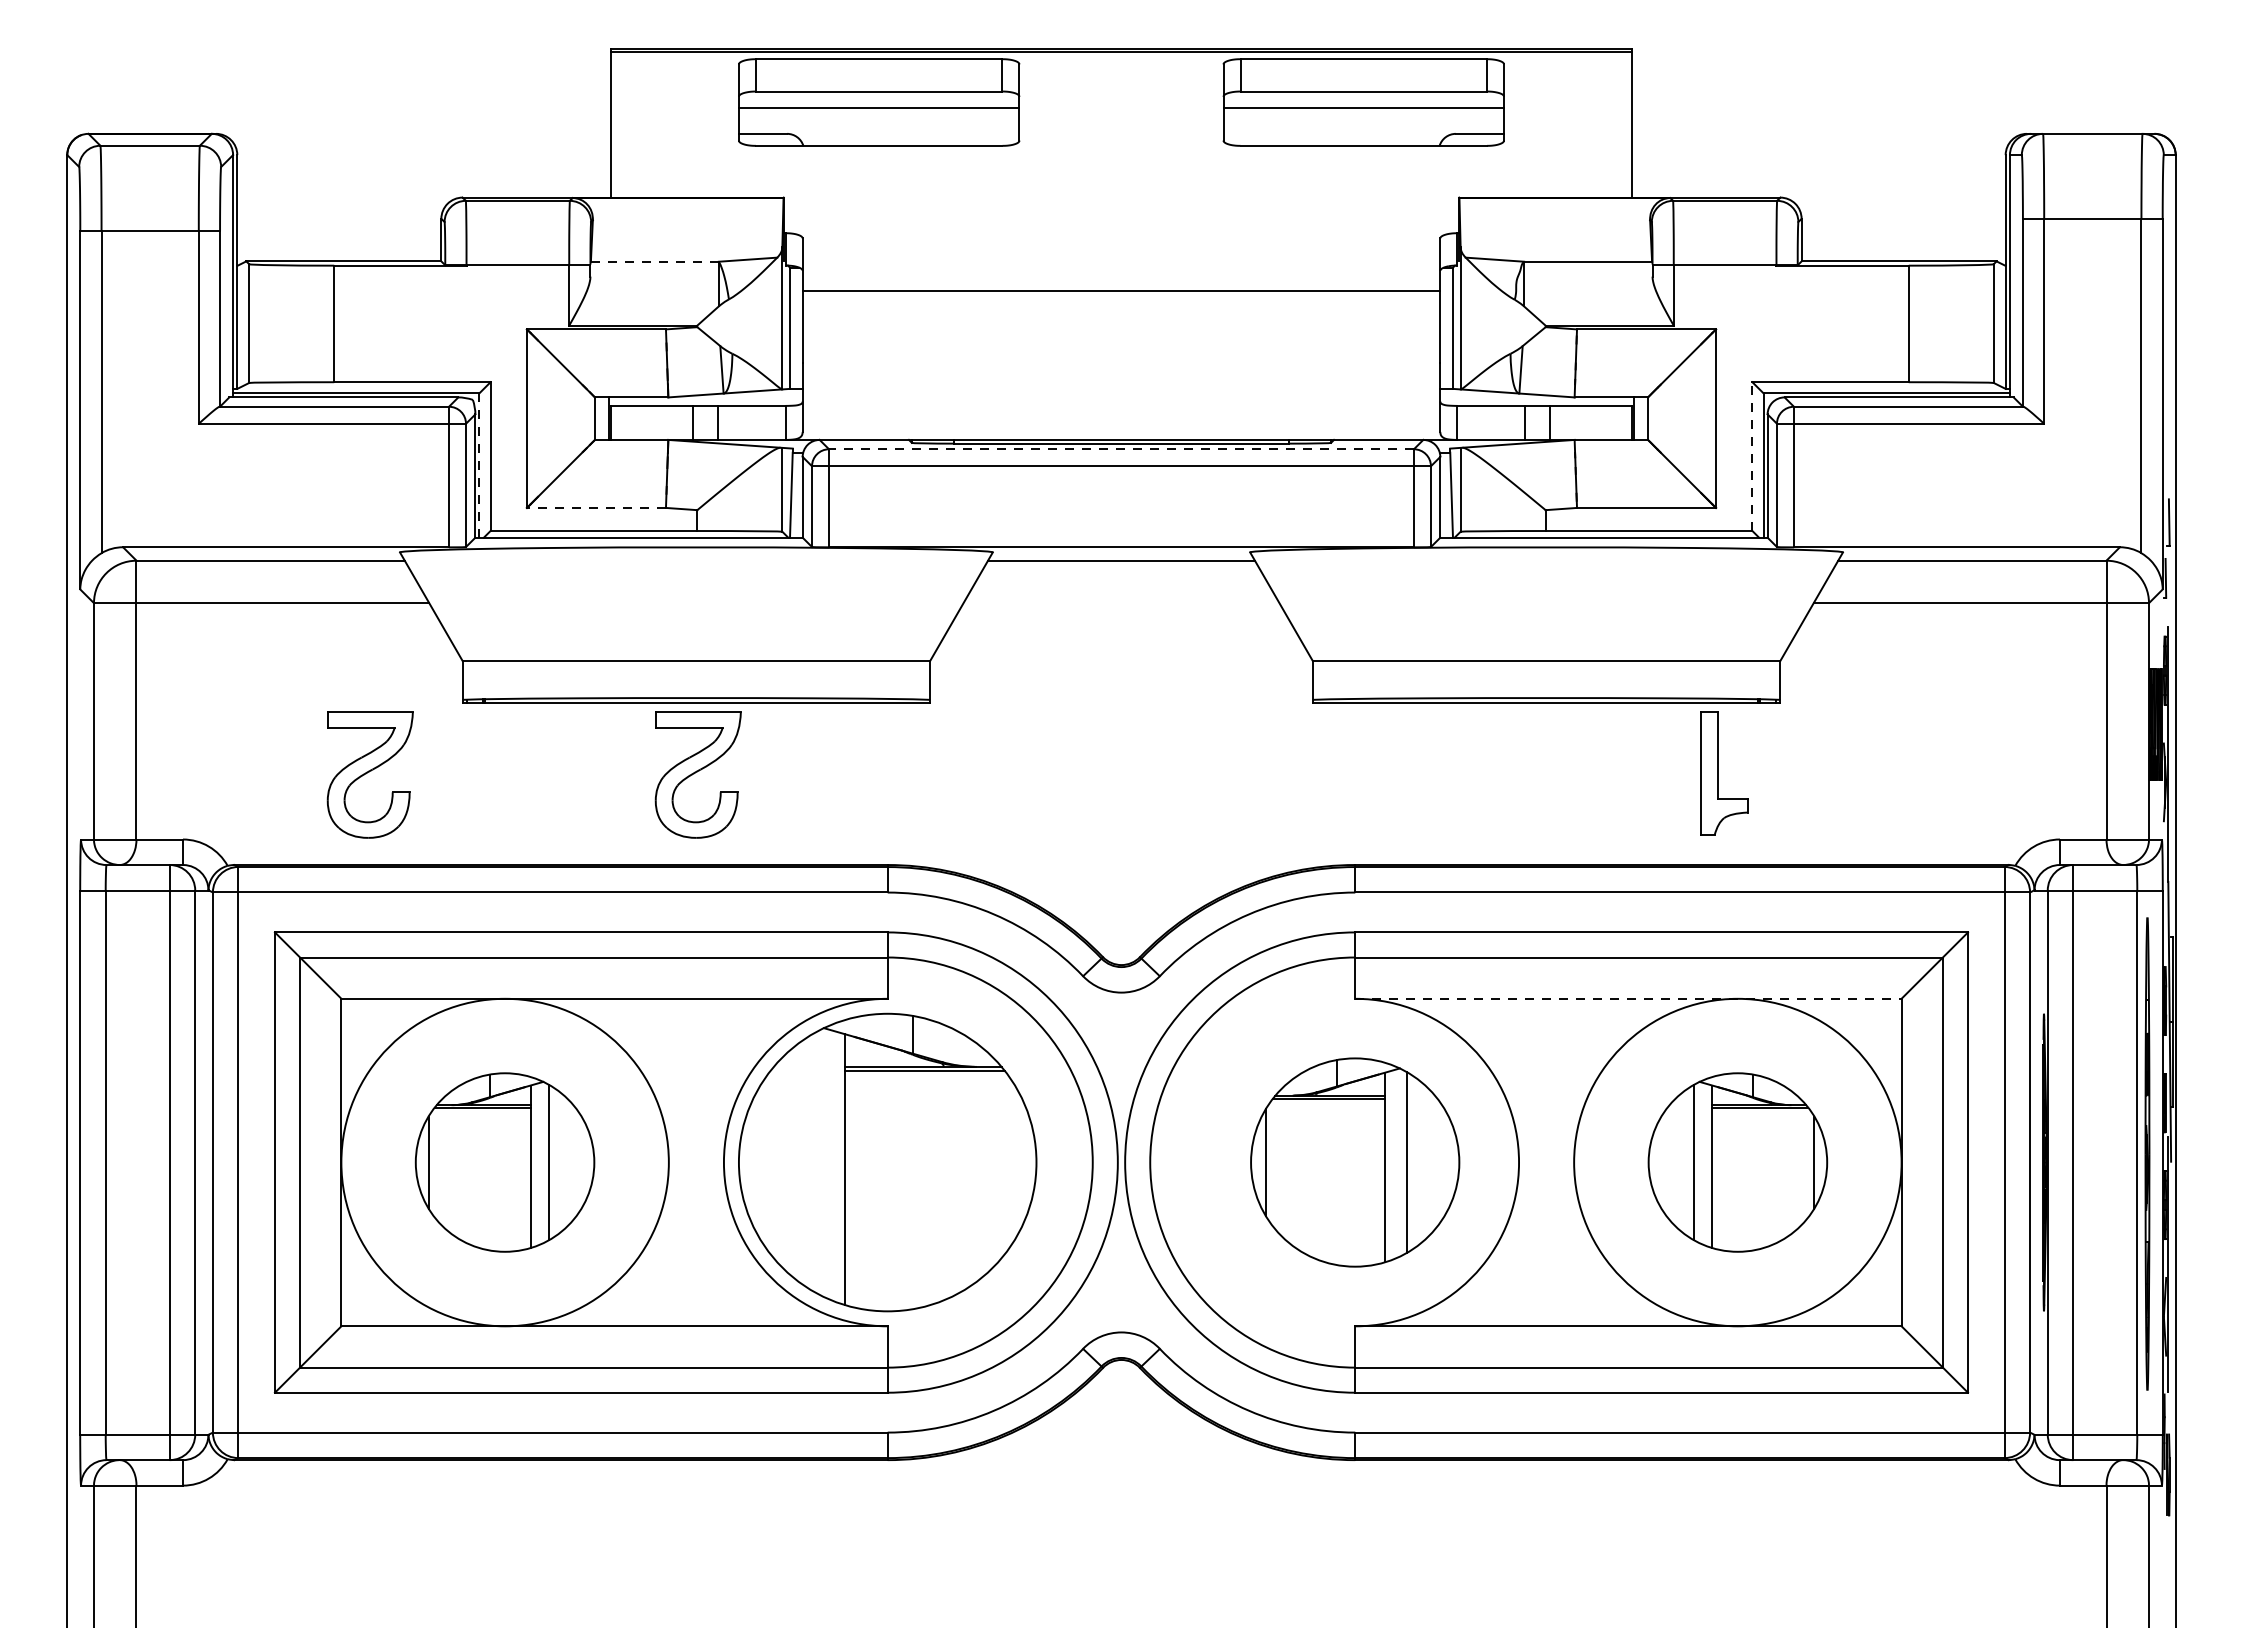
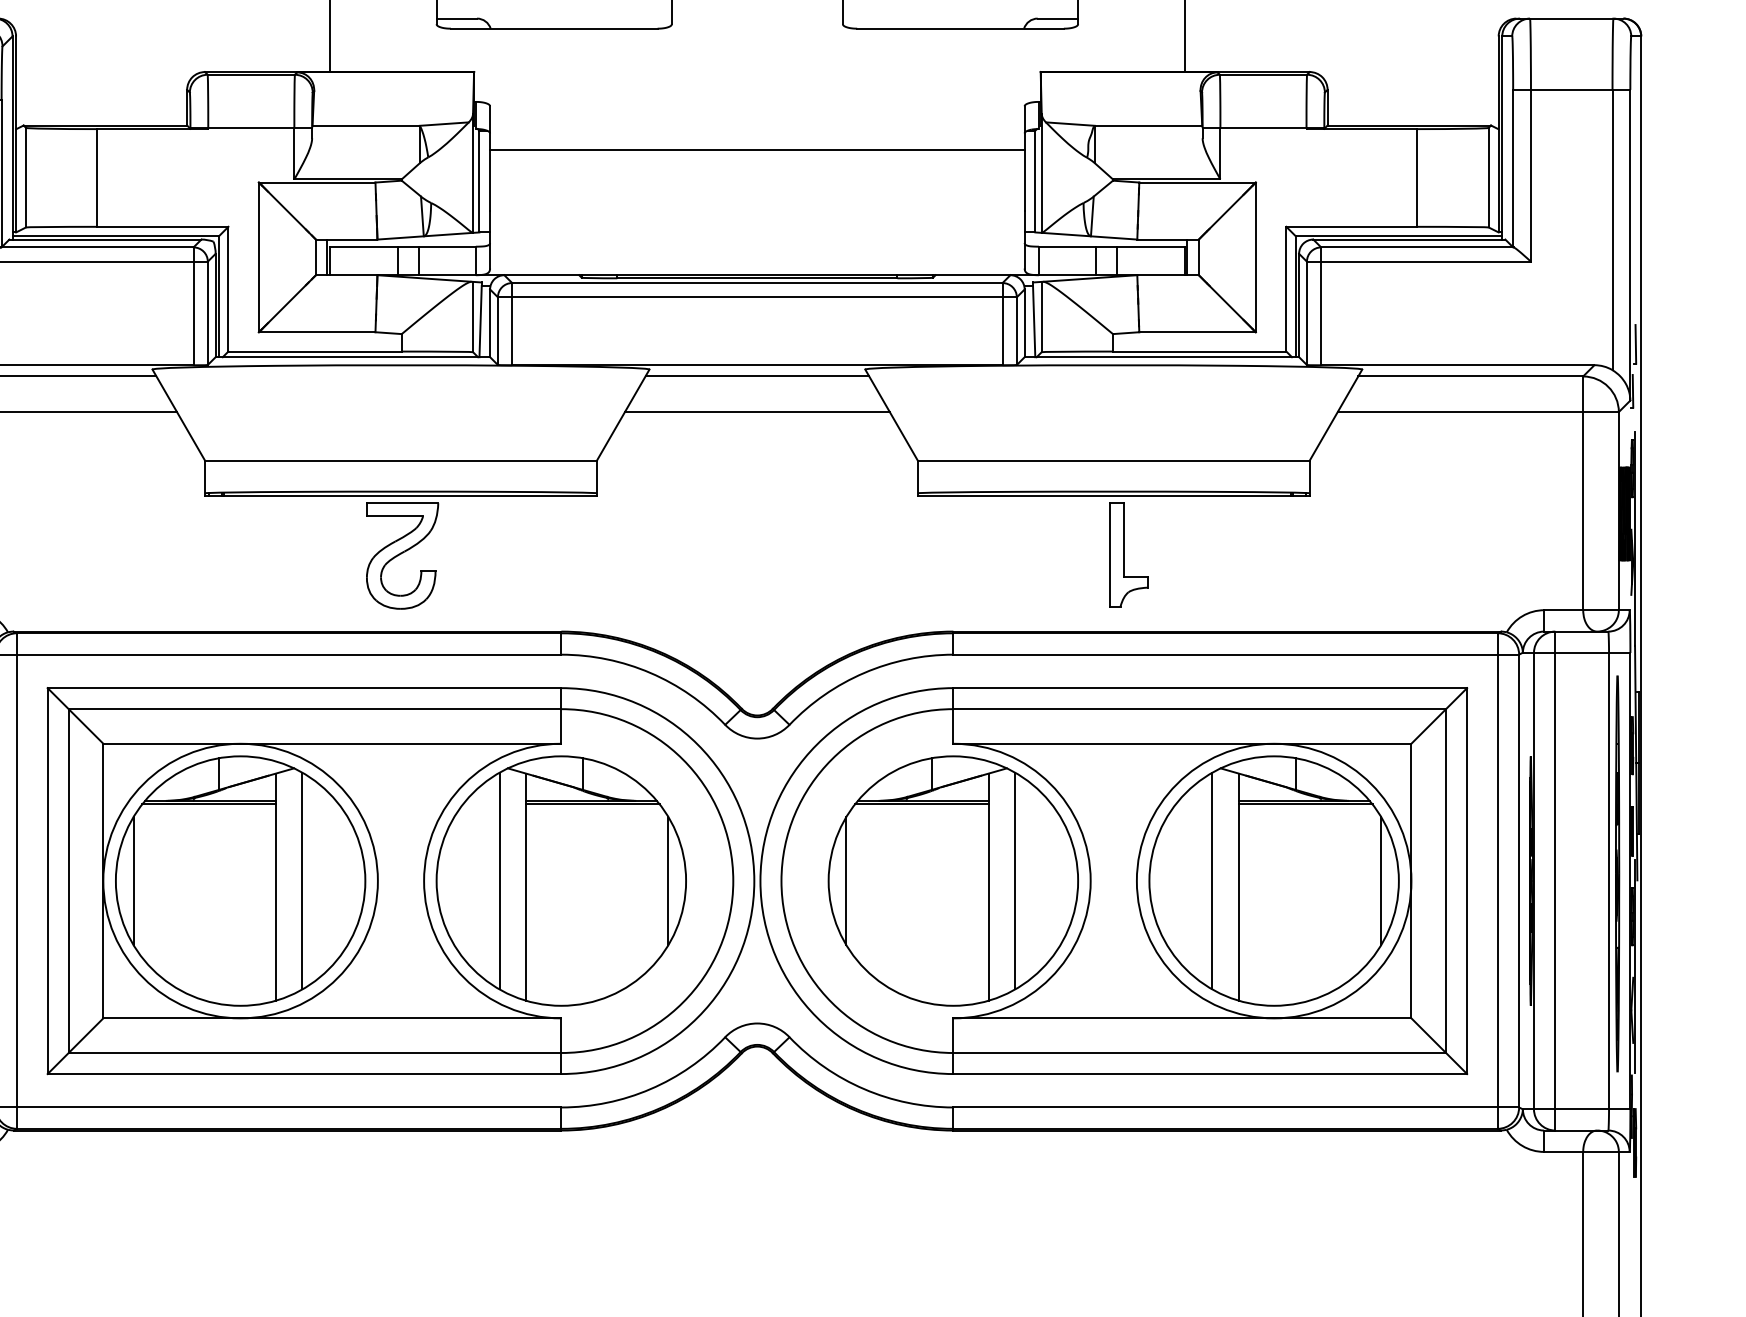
line: (654, 261) -> (365, 125), dashed -> solid
line: (1121, 449) -> (757, 283), dashed -> solid
line: (1752, 456) -> (1286, 289), dashed -> solid
line: (479, 465) -> (219, 296), dashed -> solid
line: (596, 507) -> (317, 331), dashed -> solid
line: (1121, 603) -> (757, 412), added
part: (1724, 773) -> (1128, 554), moved
part: (369, 774) -> (126, 555), removed
line: (1628, 998) -> (1182, 743), dashed -> solid
part: (504, 1162) -> (240, 881), size x1.67
line: (813, 1162) -> (499, 881), added
line: (1015, 1162) -> (668, 881), added
part: (1354, 1162) -> (952, 881), size x1.43
part: (1737, 1162) -> (1273, 881), size x1.67

